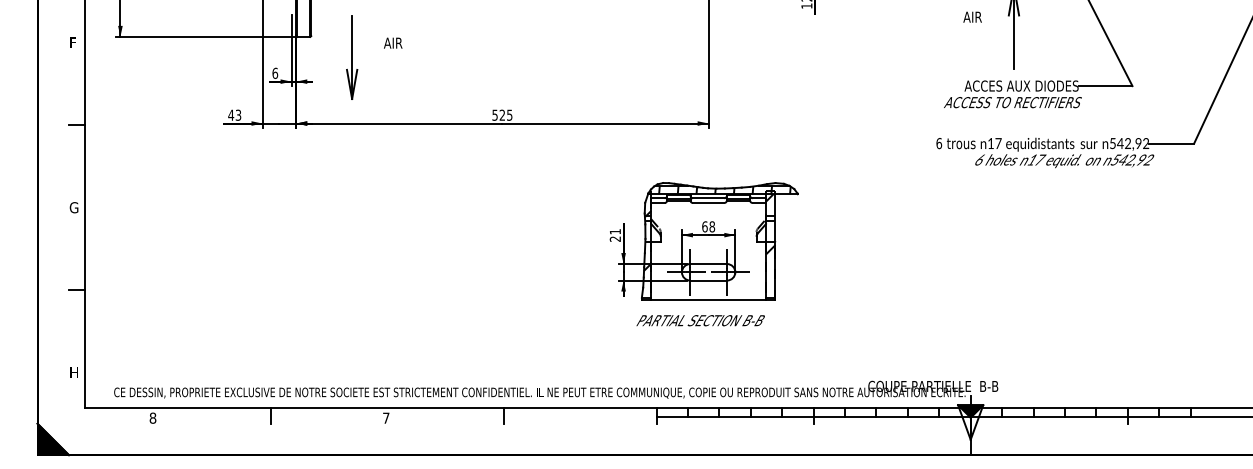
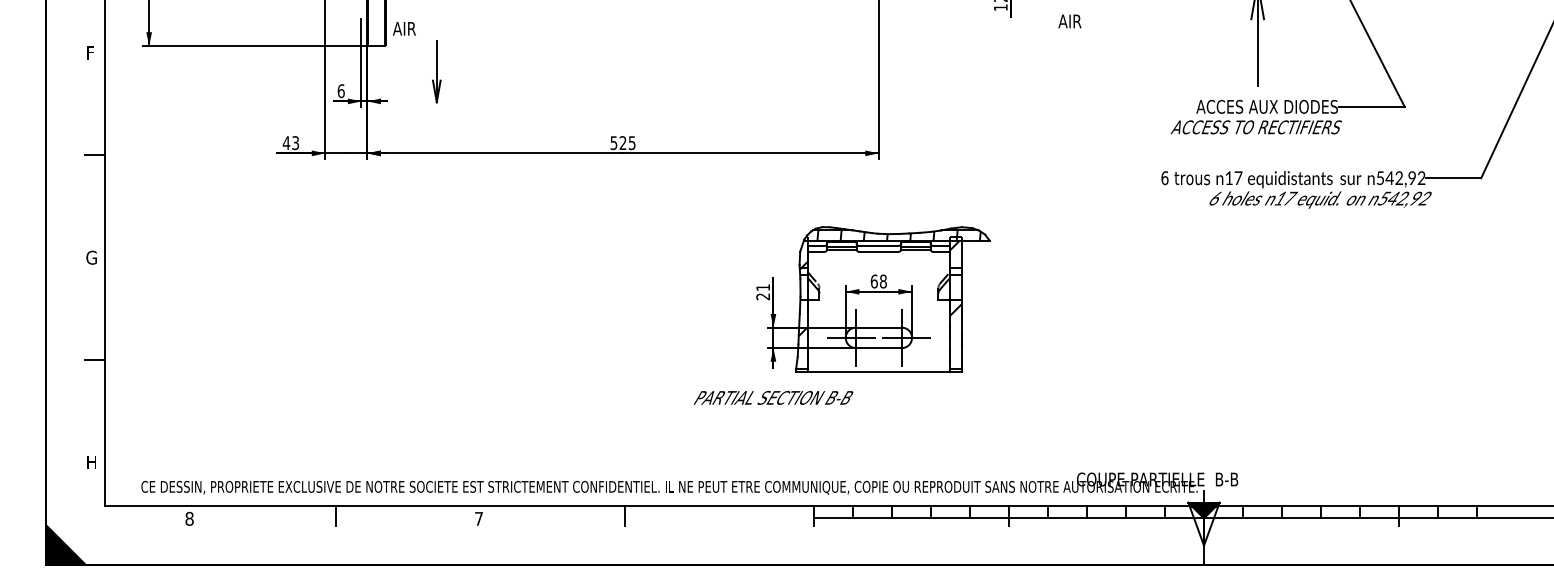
text: (972, 16) -> (1069, 20), moved
text: (393, 42) -> (404, 27), moved
part: (352, 57) -> (437, 71), size x0.6
text: (700, 320) -> (773, 397), moved

